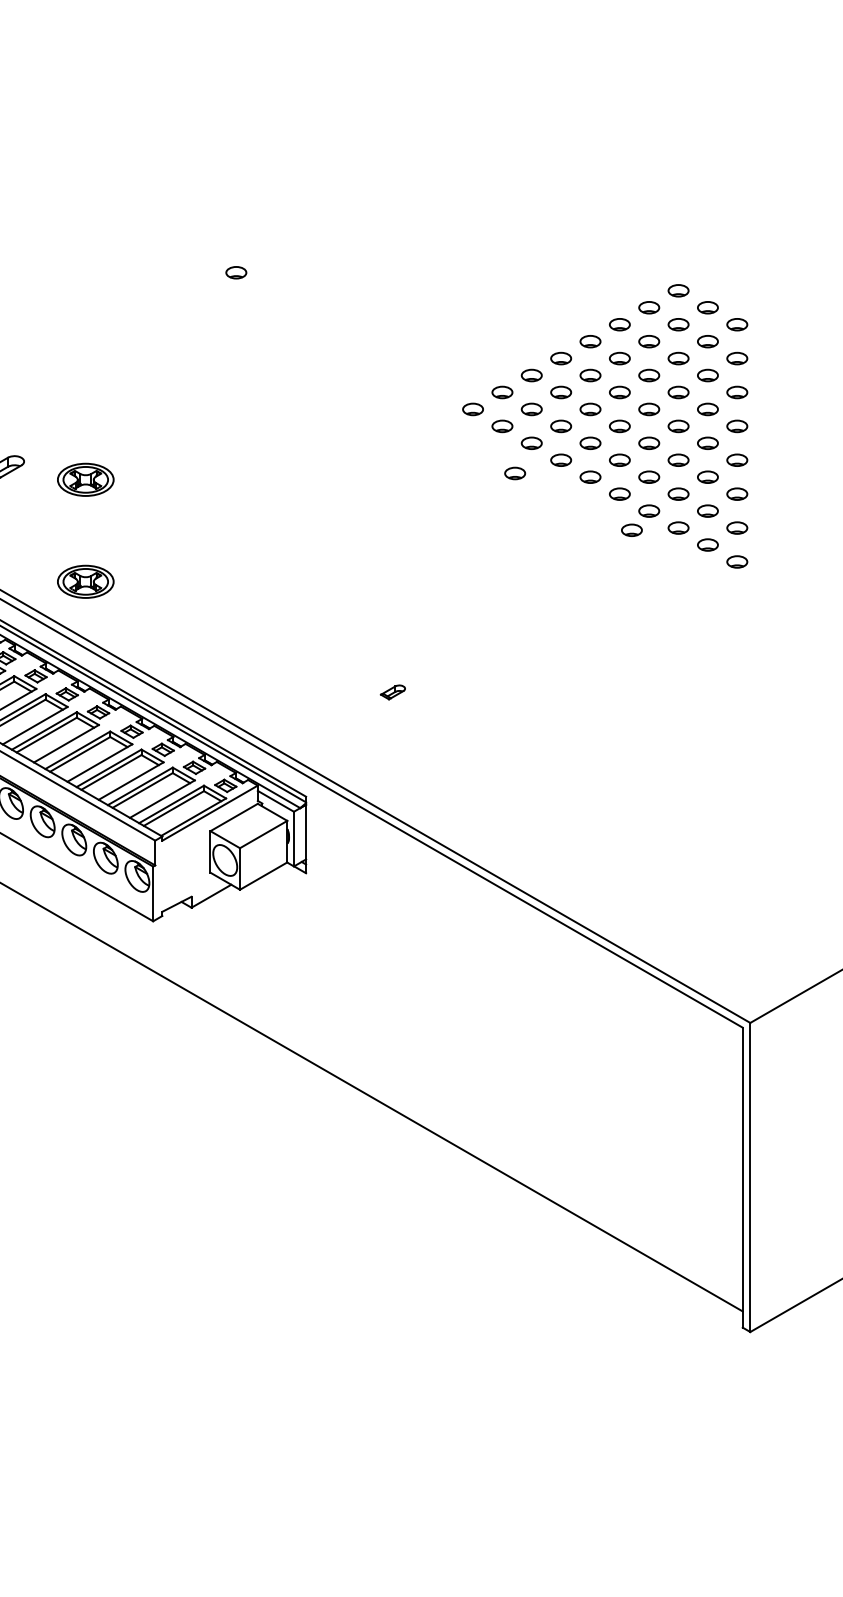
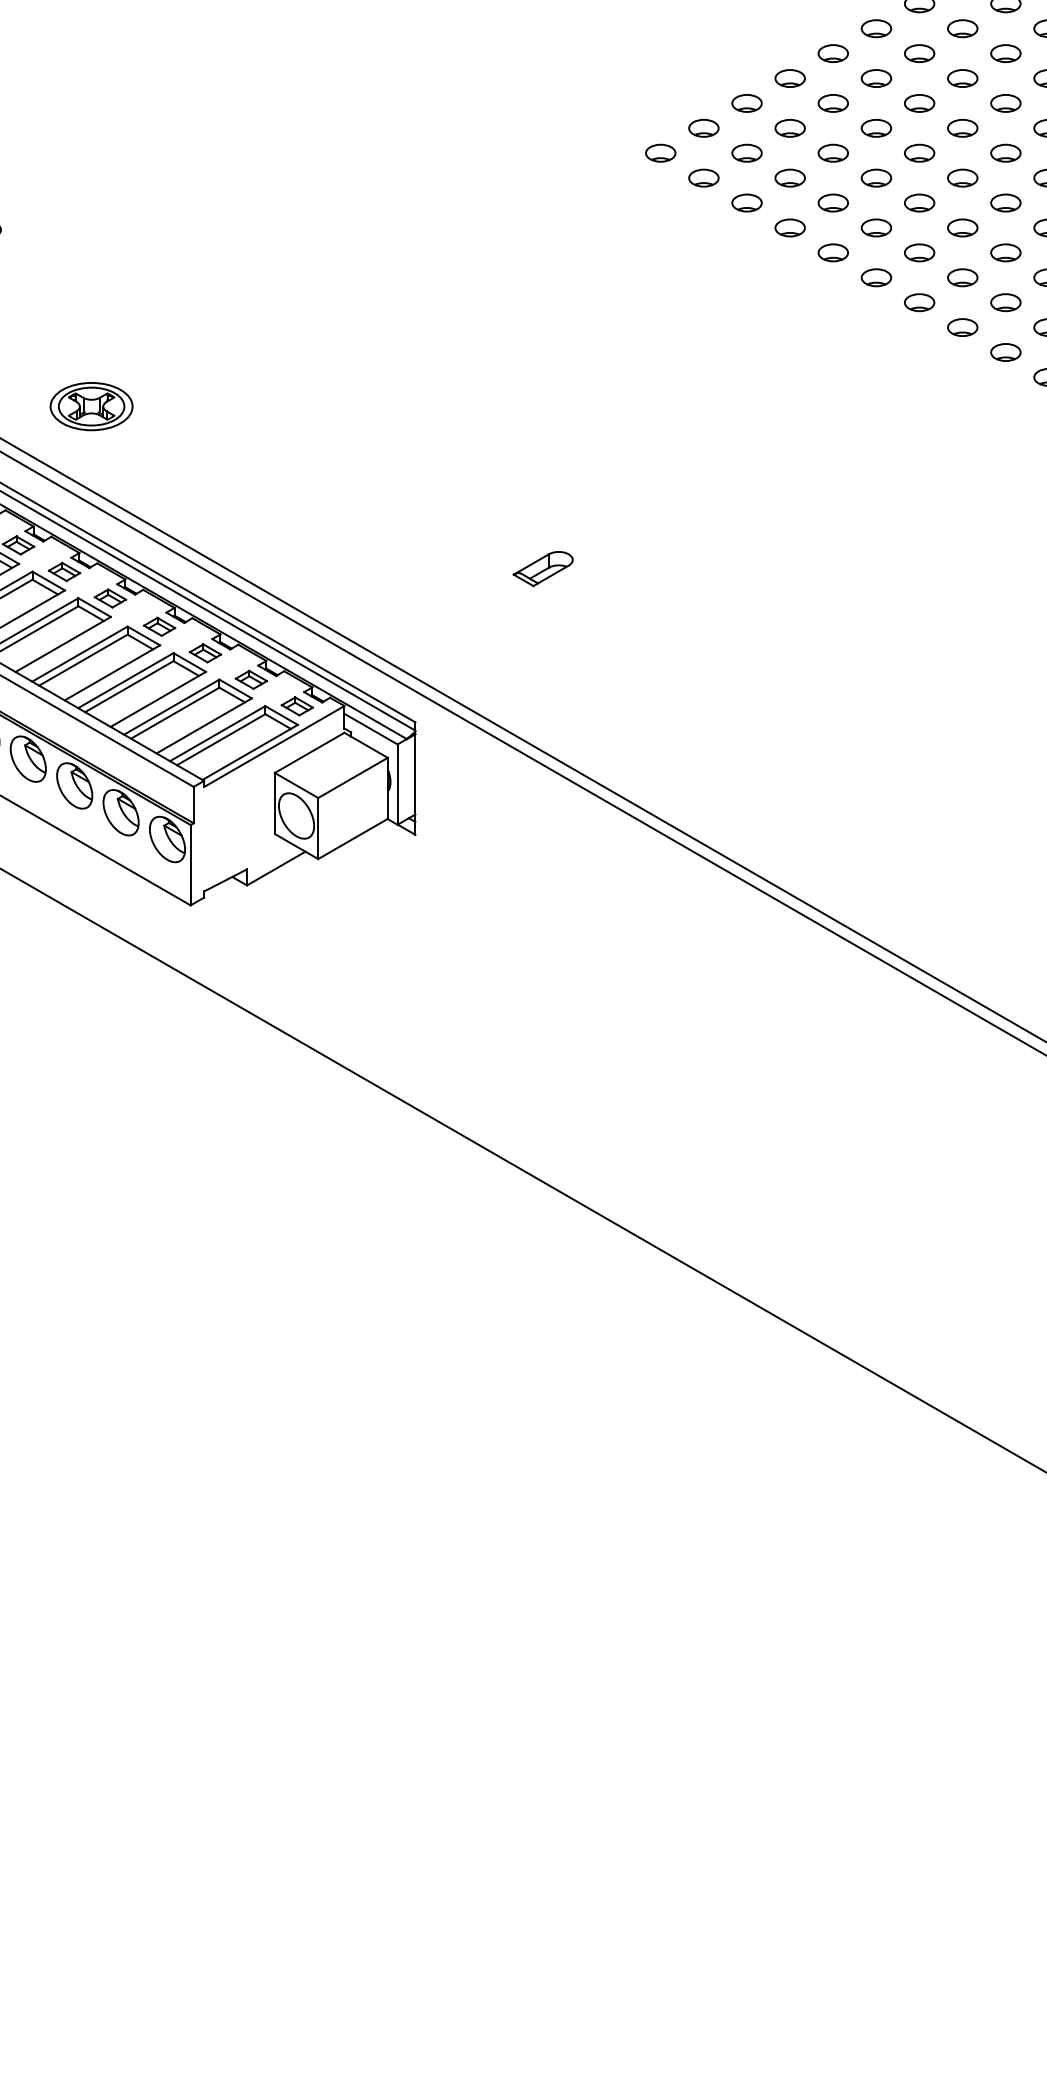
part: (515, 473) -> (723, 247), removed
part: (85, 479) -> (91, 256), removed
part: (631, 529) -> (893, 329), removed
part: (392, 692) -> (542, 569), size x1.67

